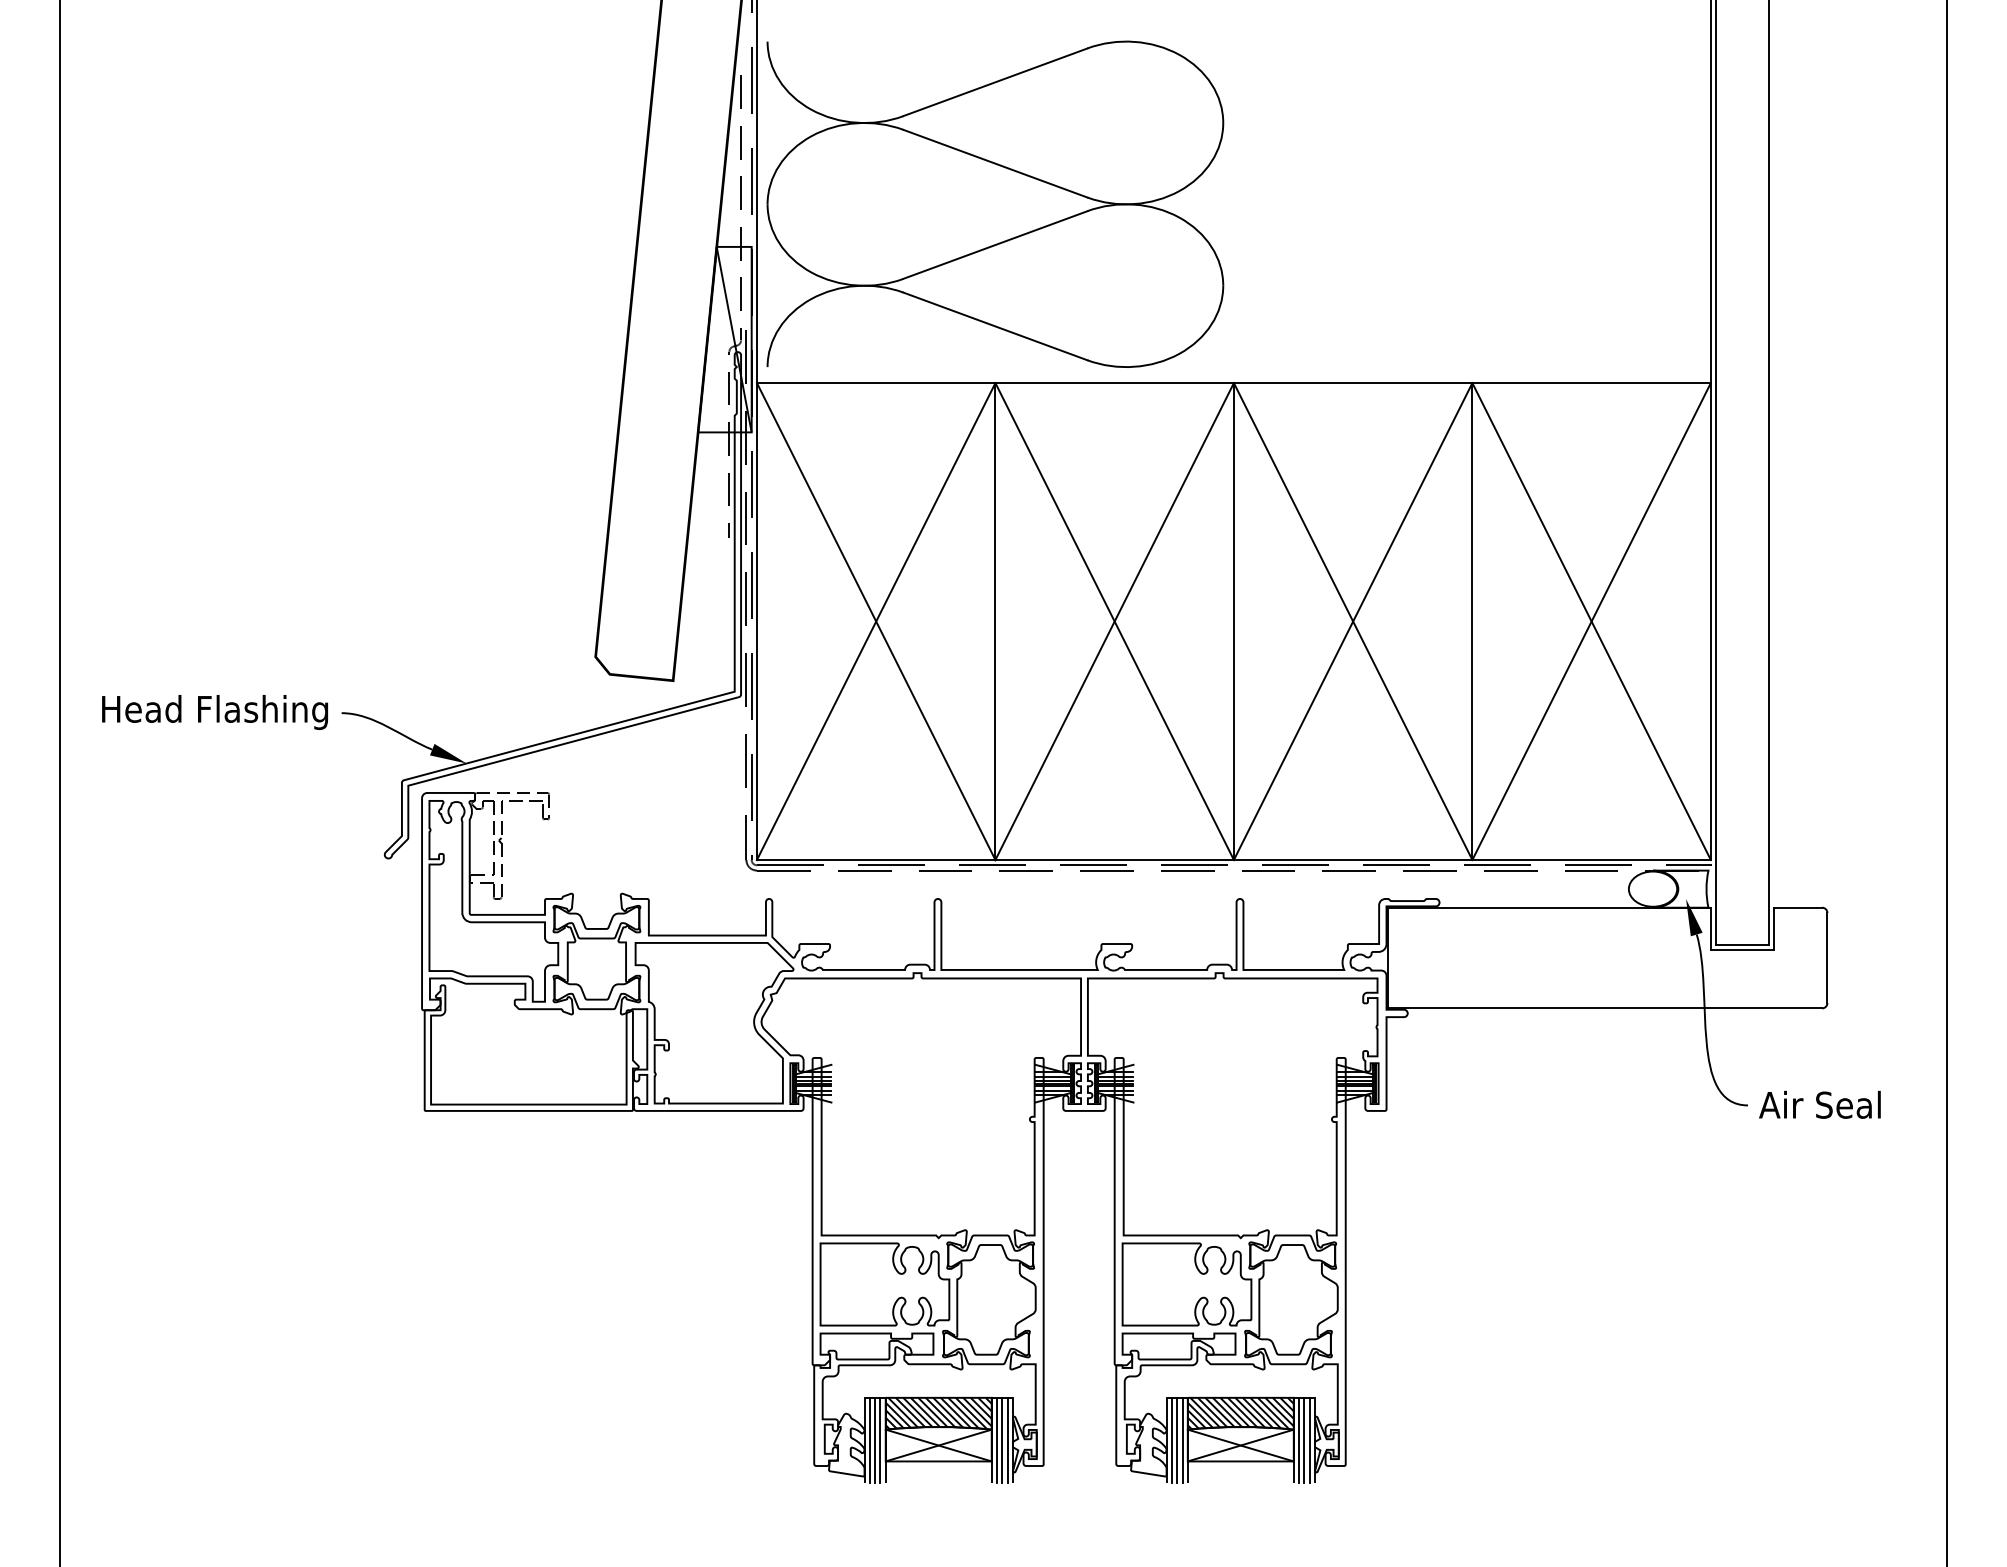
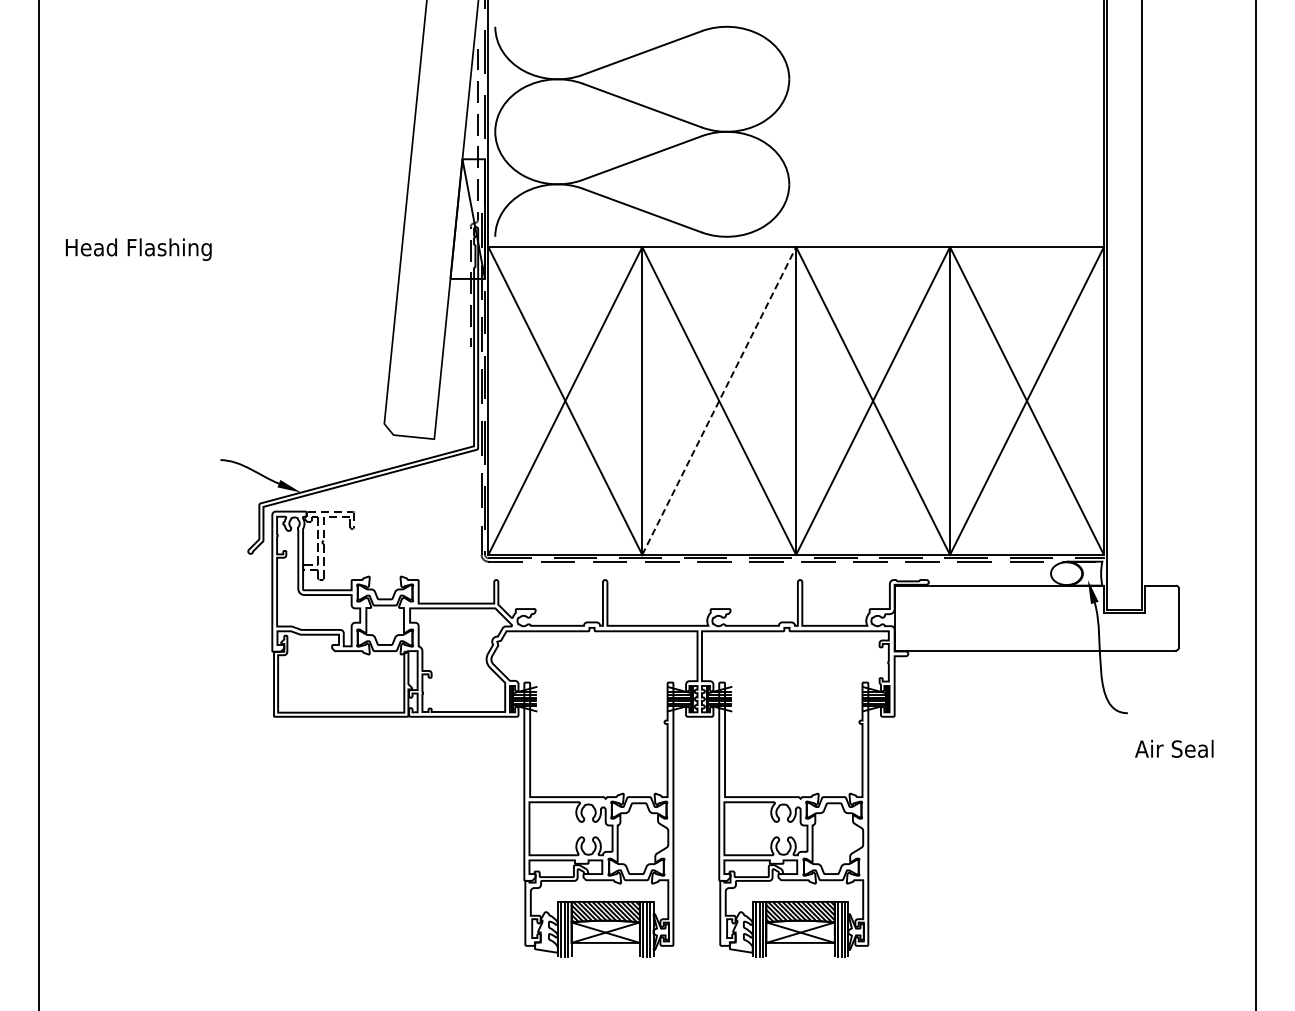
line: (1115, 620) -> (719, 400), solid -> dashed
text: (214, 712) -> (138, 249), moved
text: (1820, 1104) -> (1174, 748), moved

